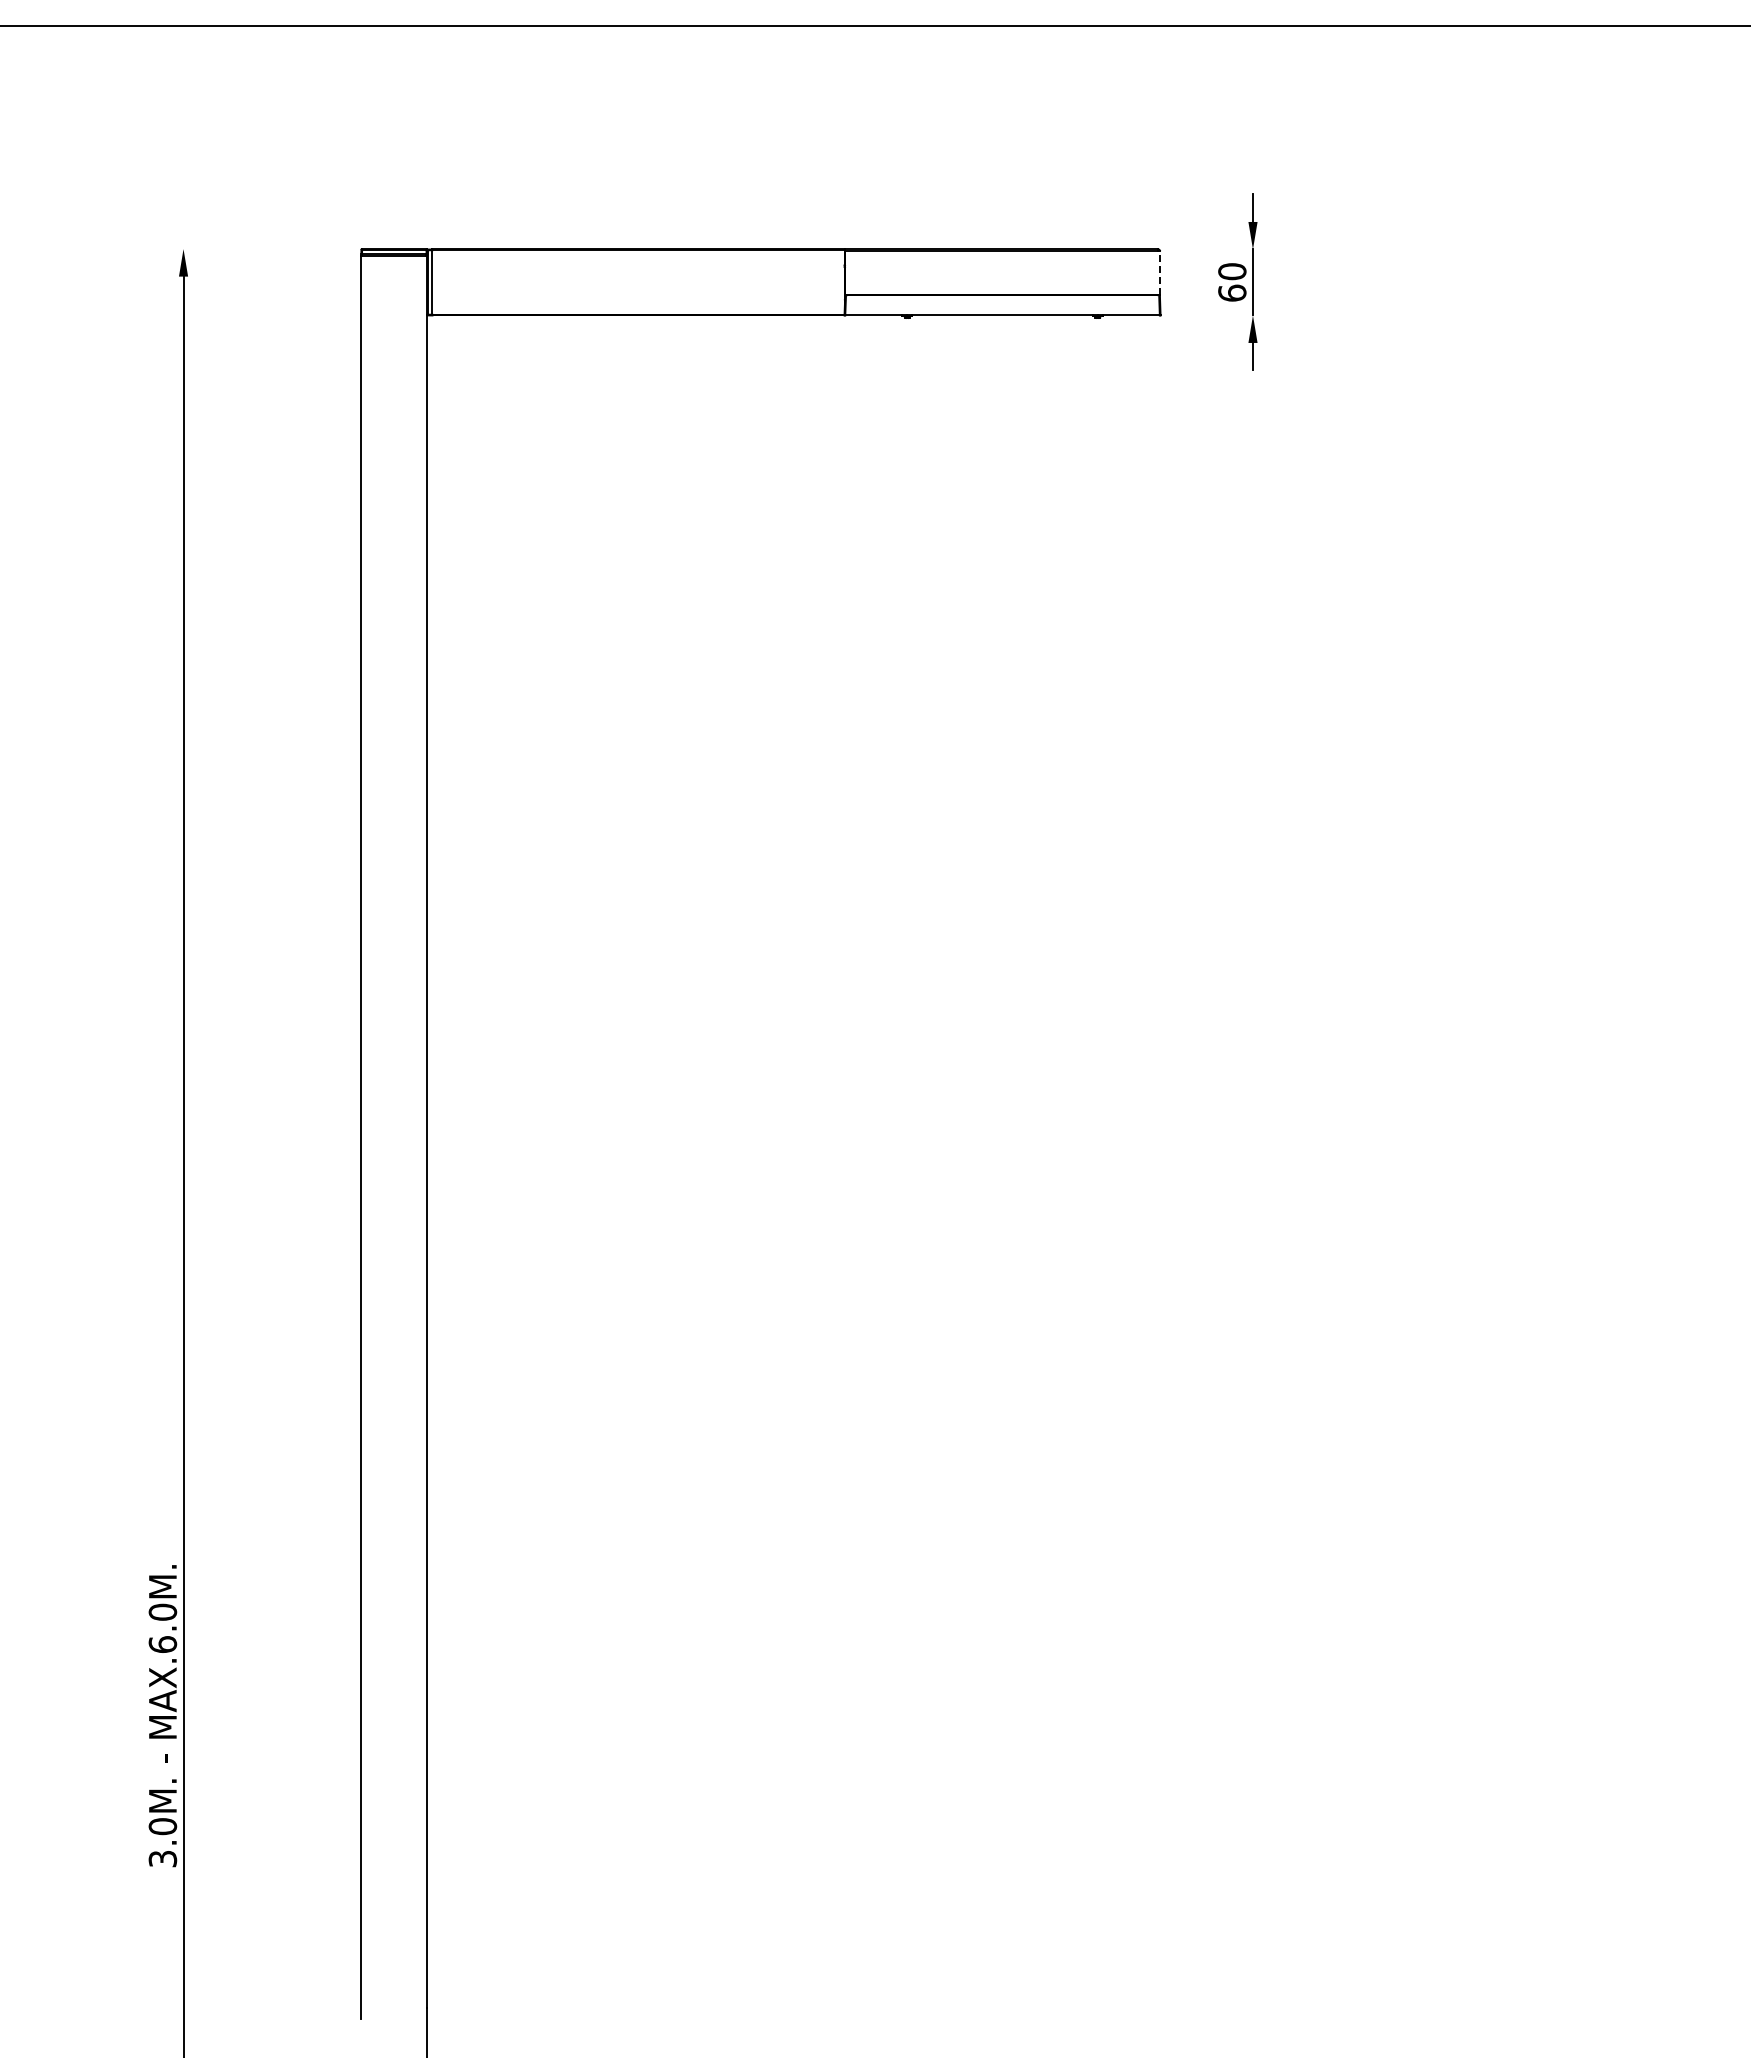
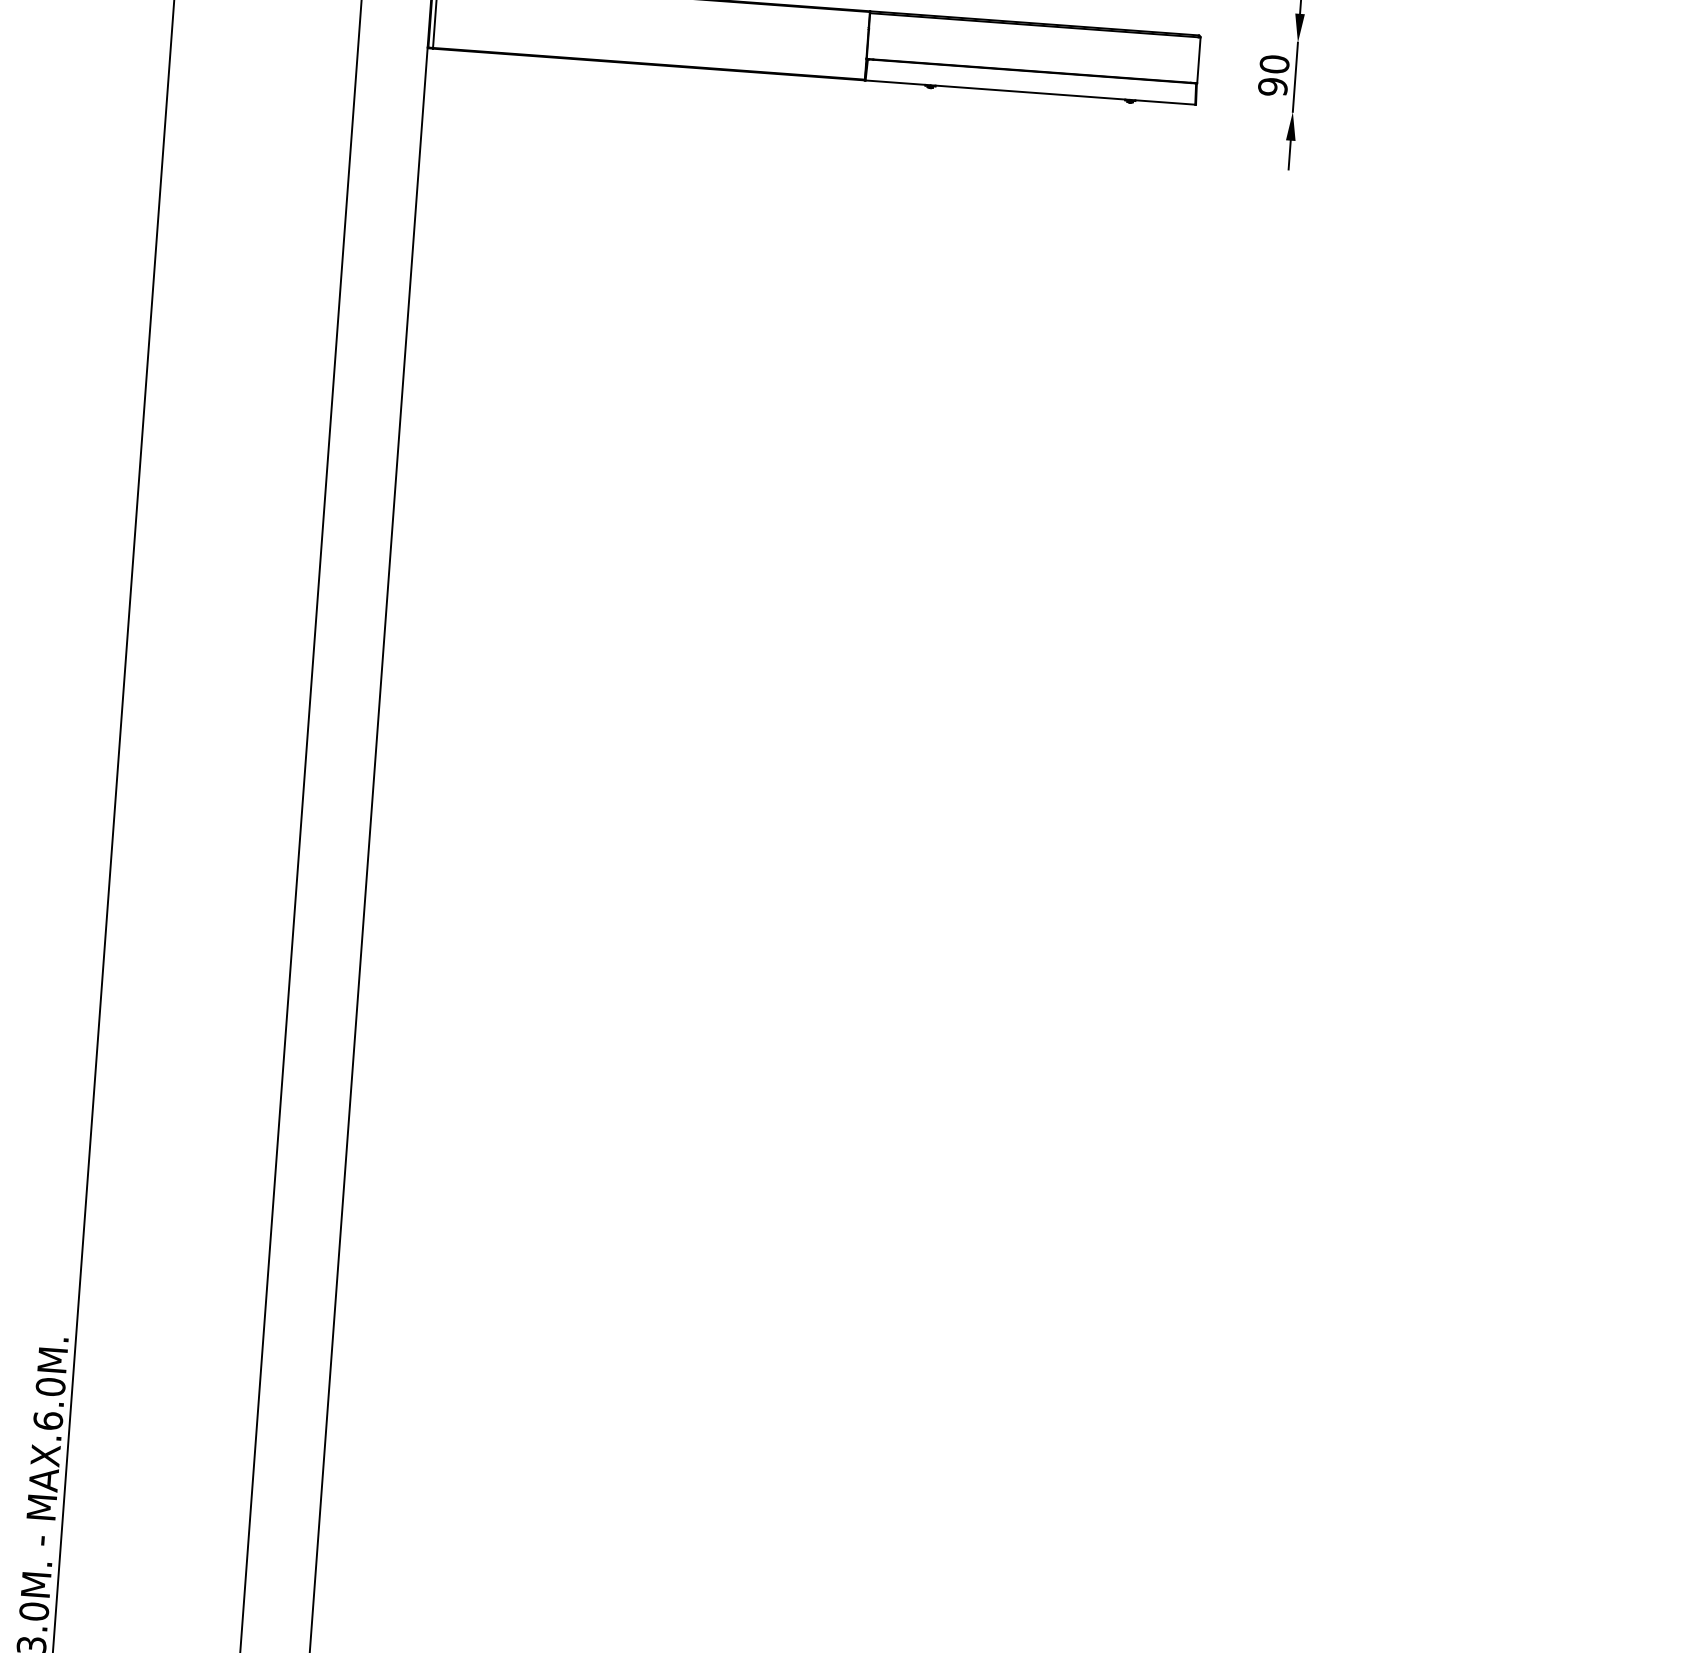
line: (1160, 273) -> (1199, 60), dashed -> solid
text: (1232, 292) -> (1273, 86), 60 -> 90

